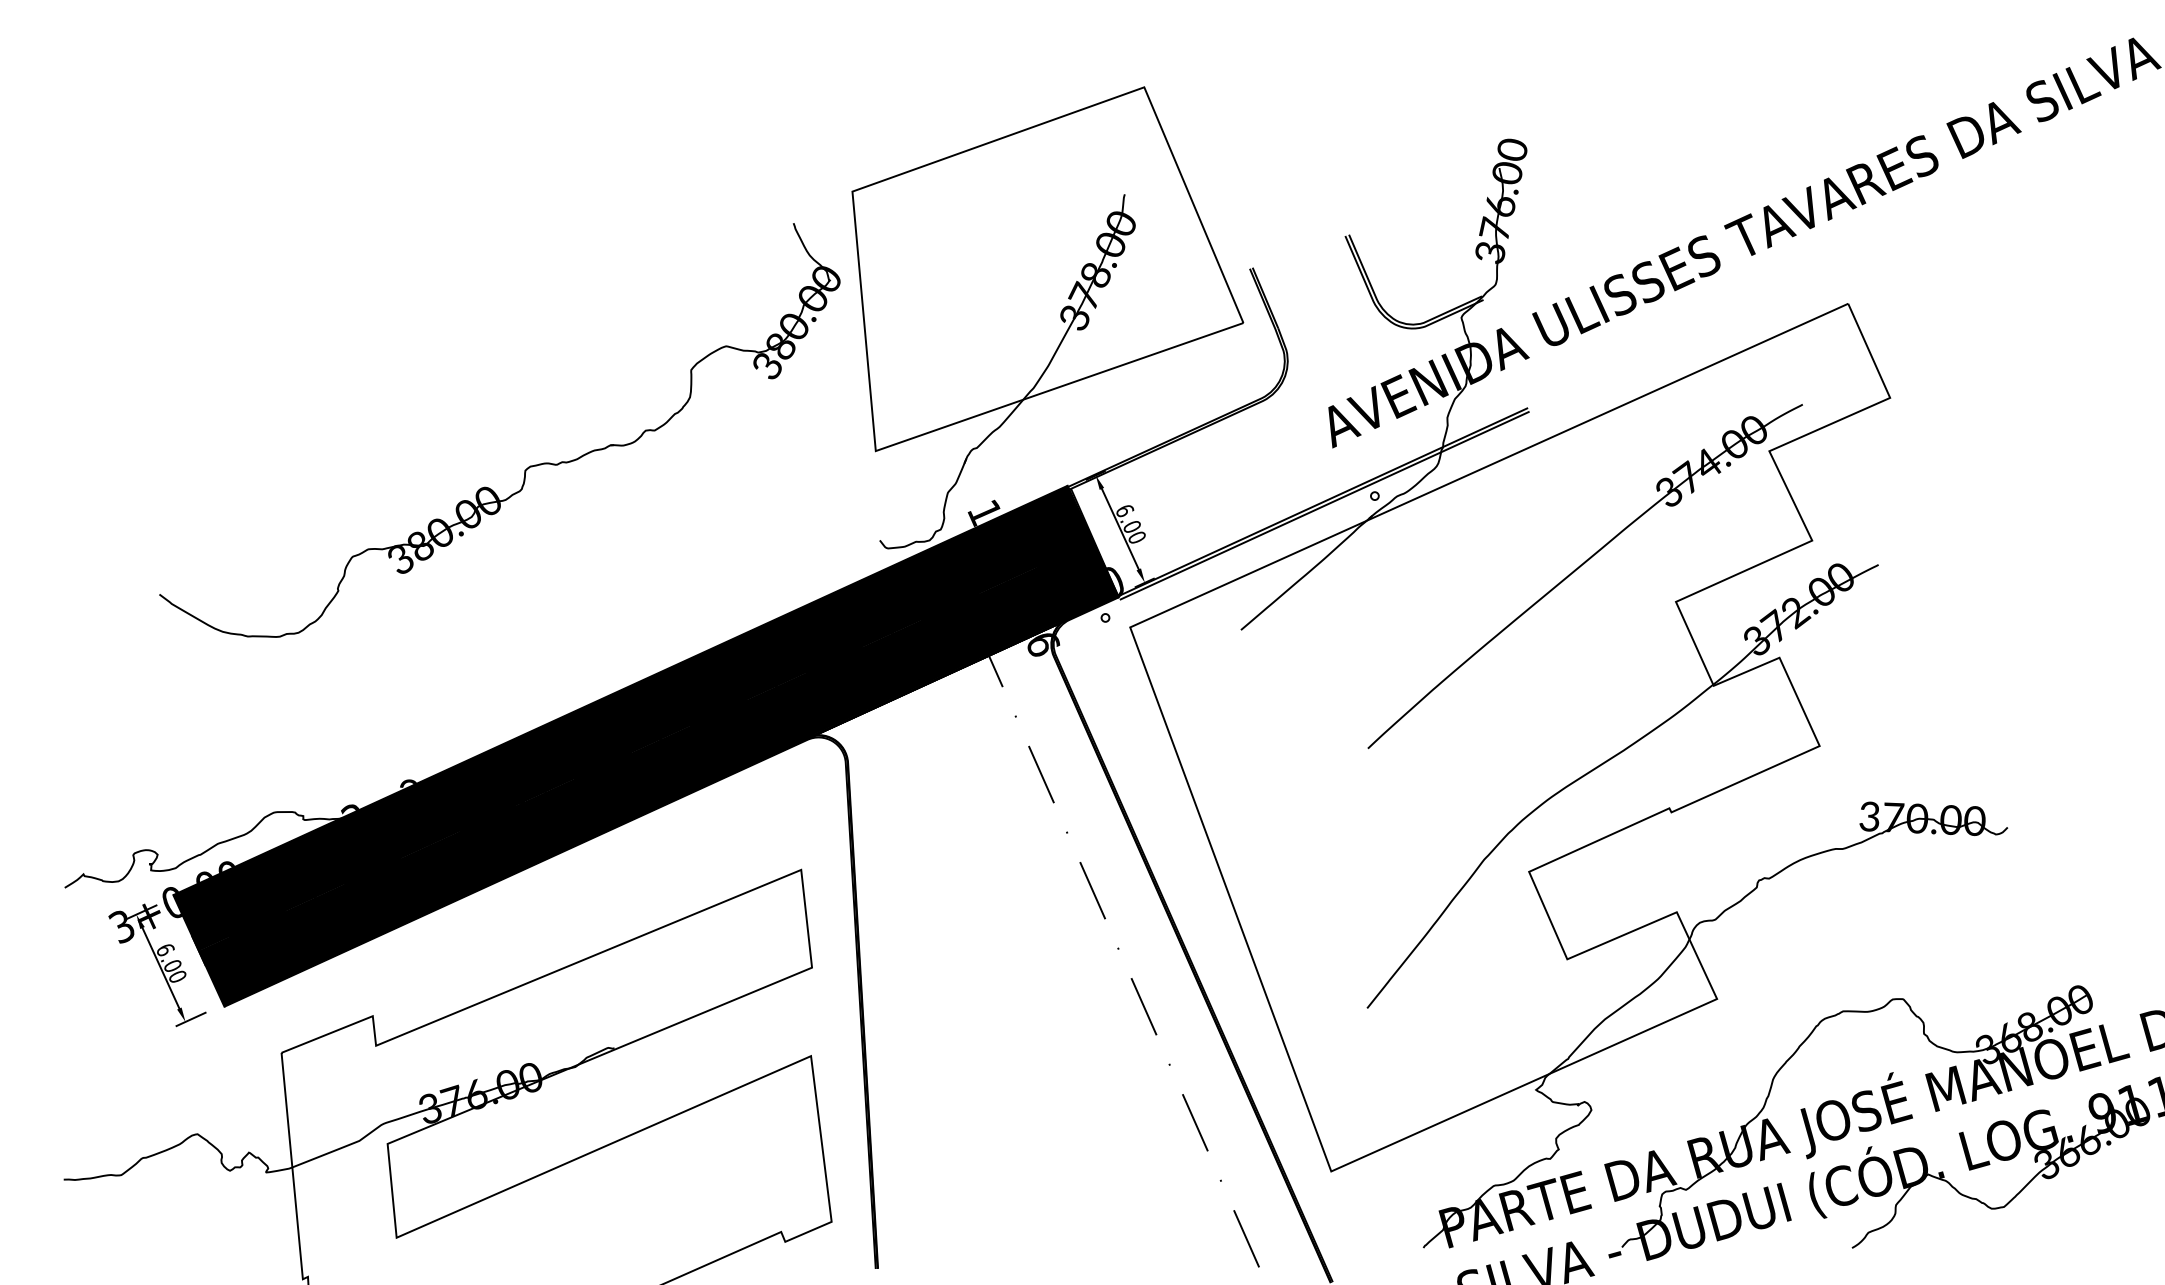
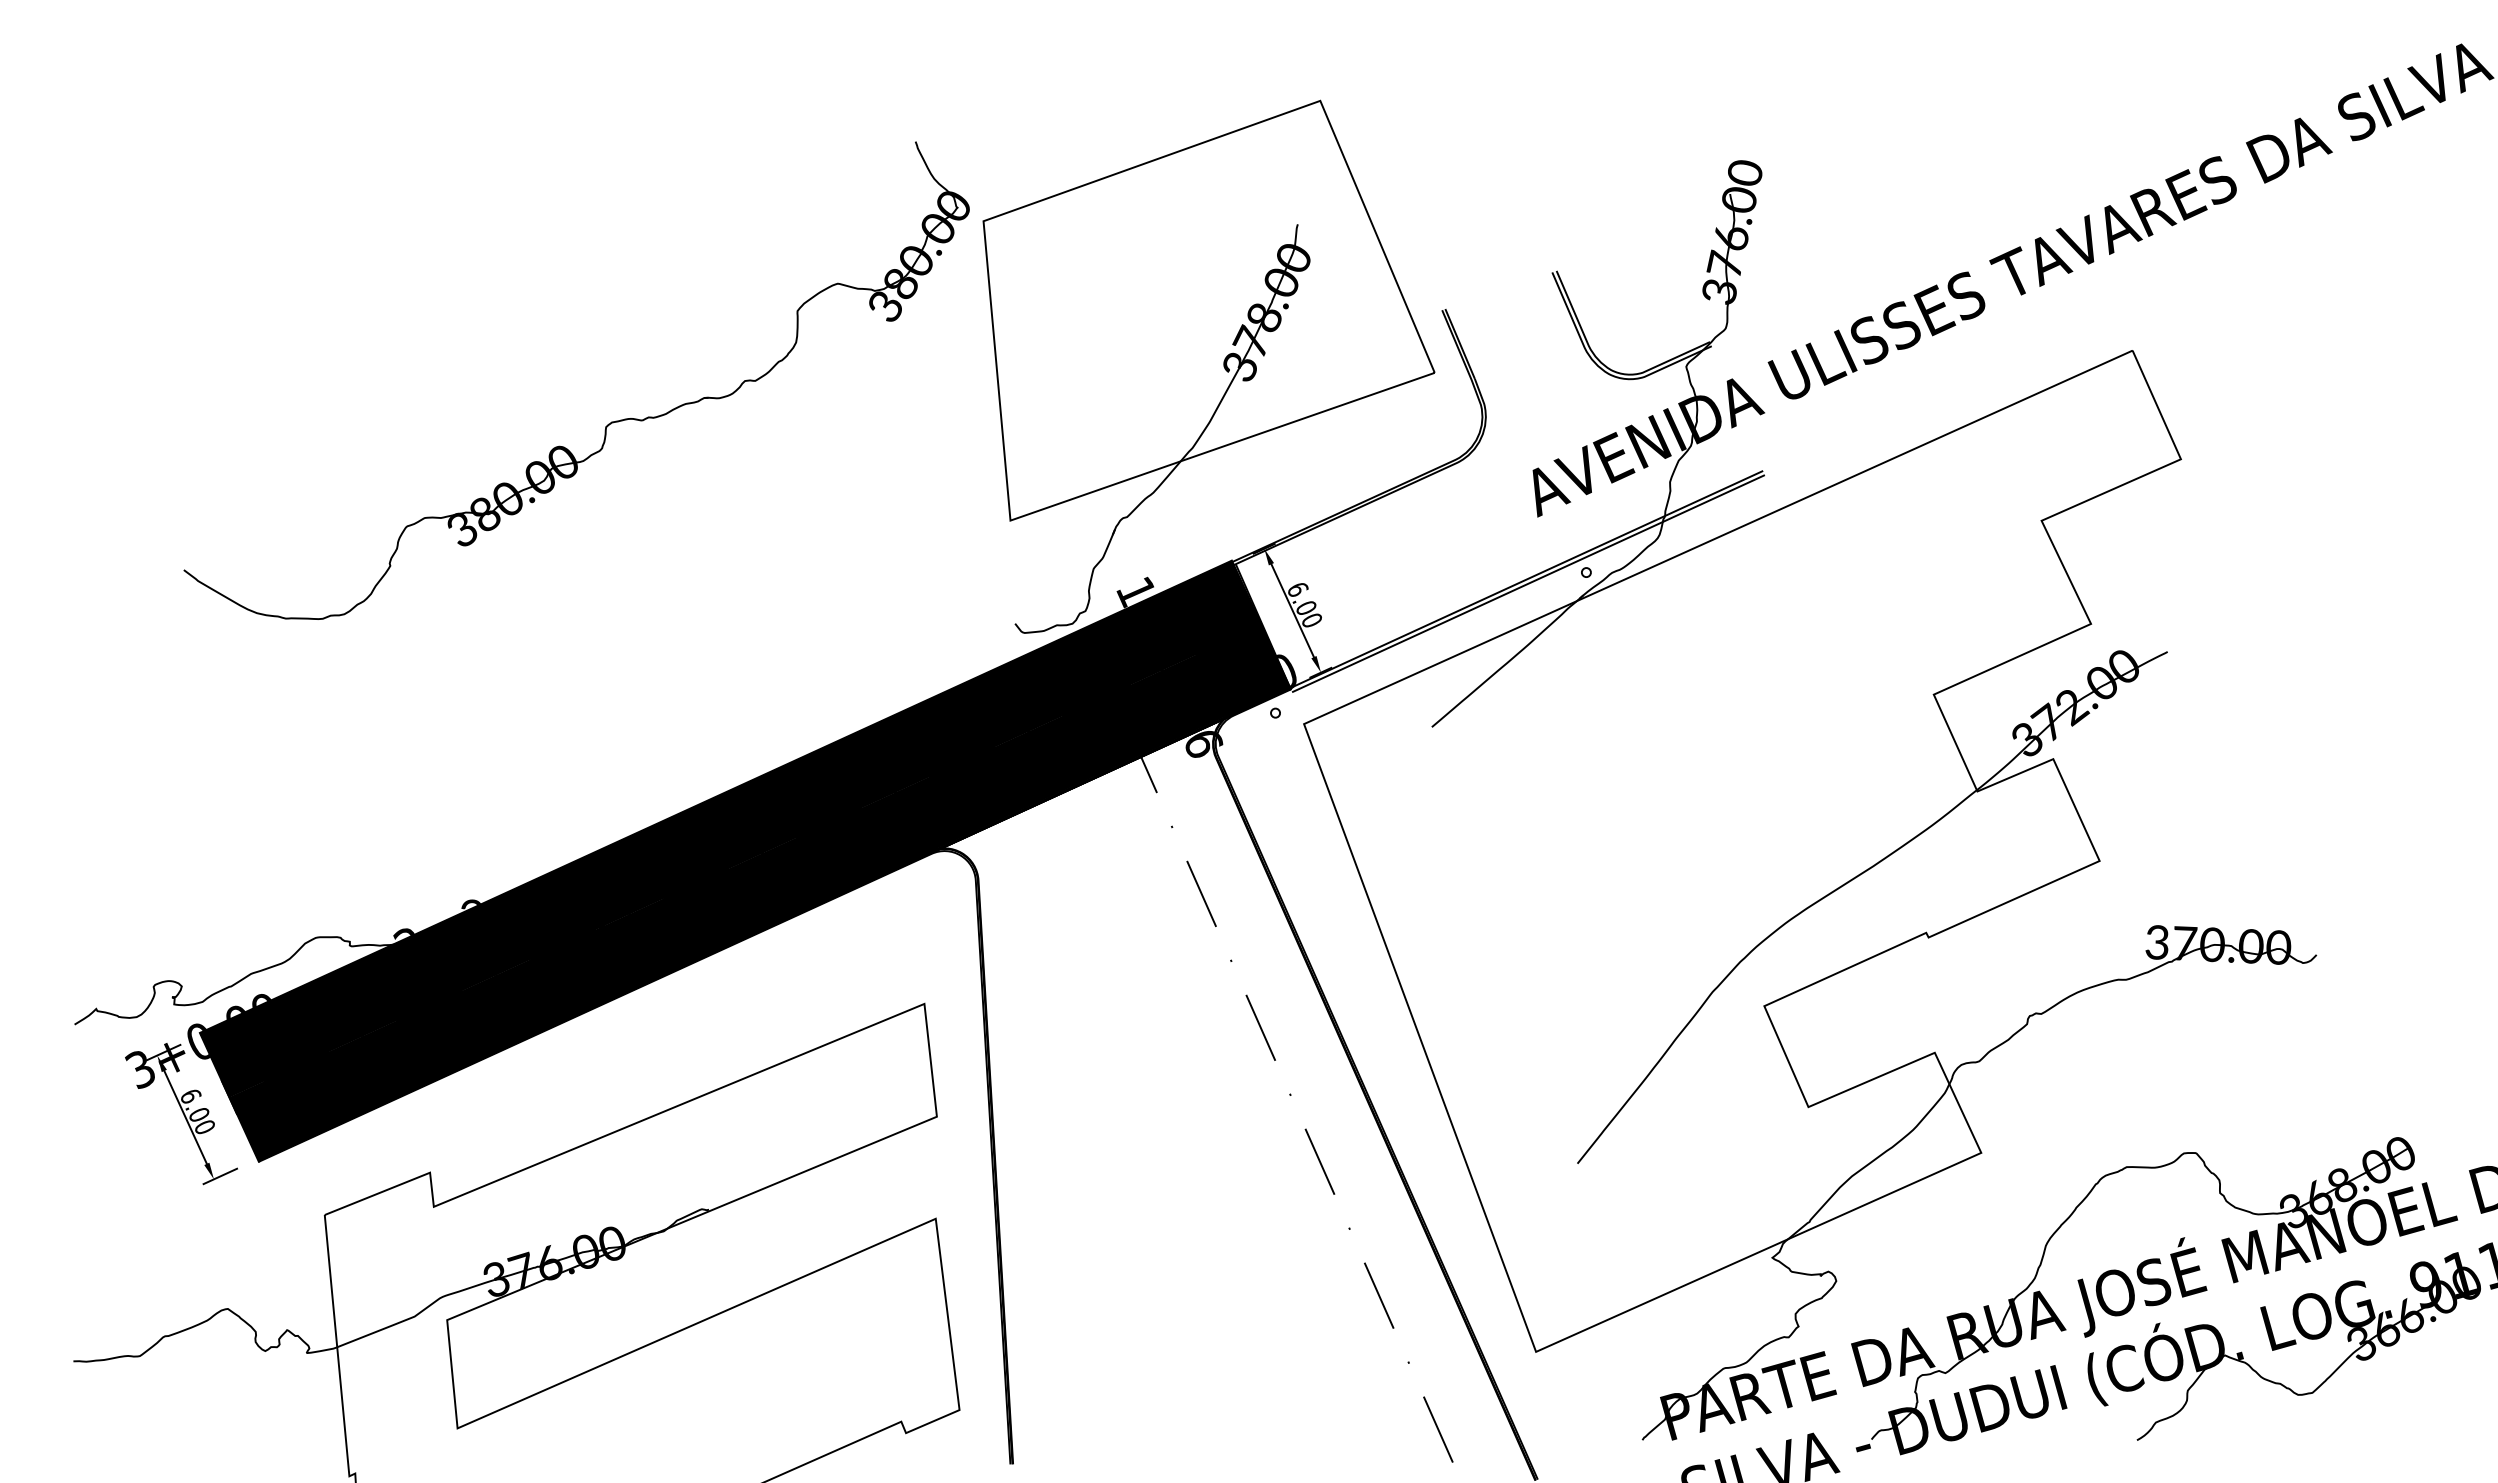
part: (527, 467) -> (608, 423), moved
part: (1578, 568) -> (1821, 656), removed

